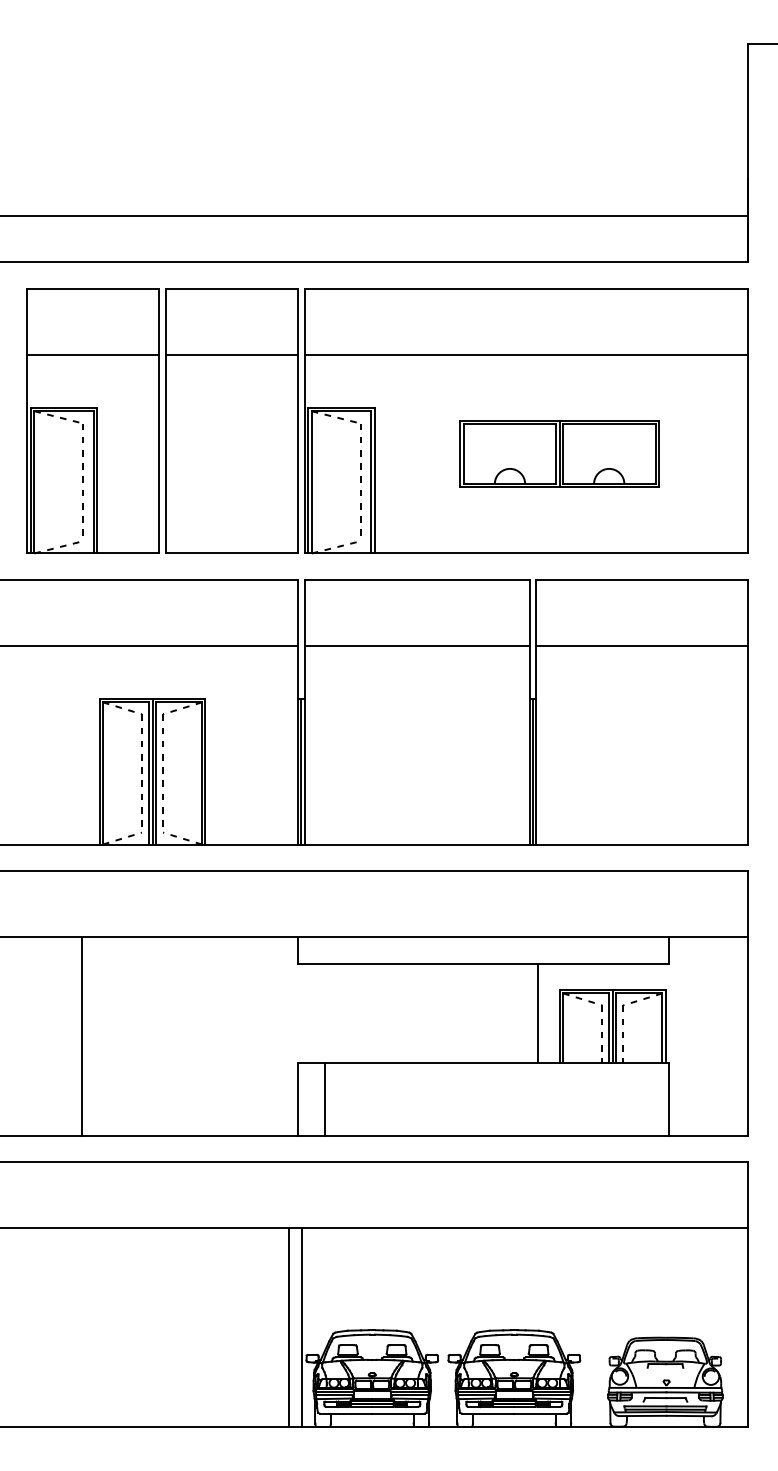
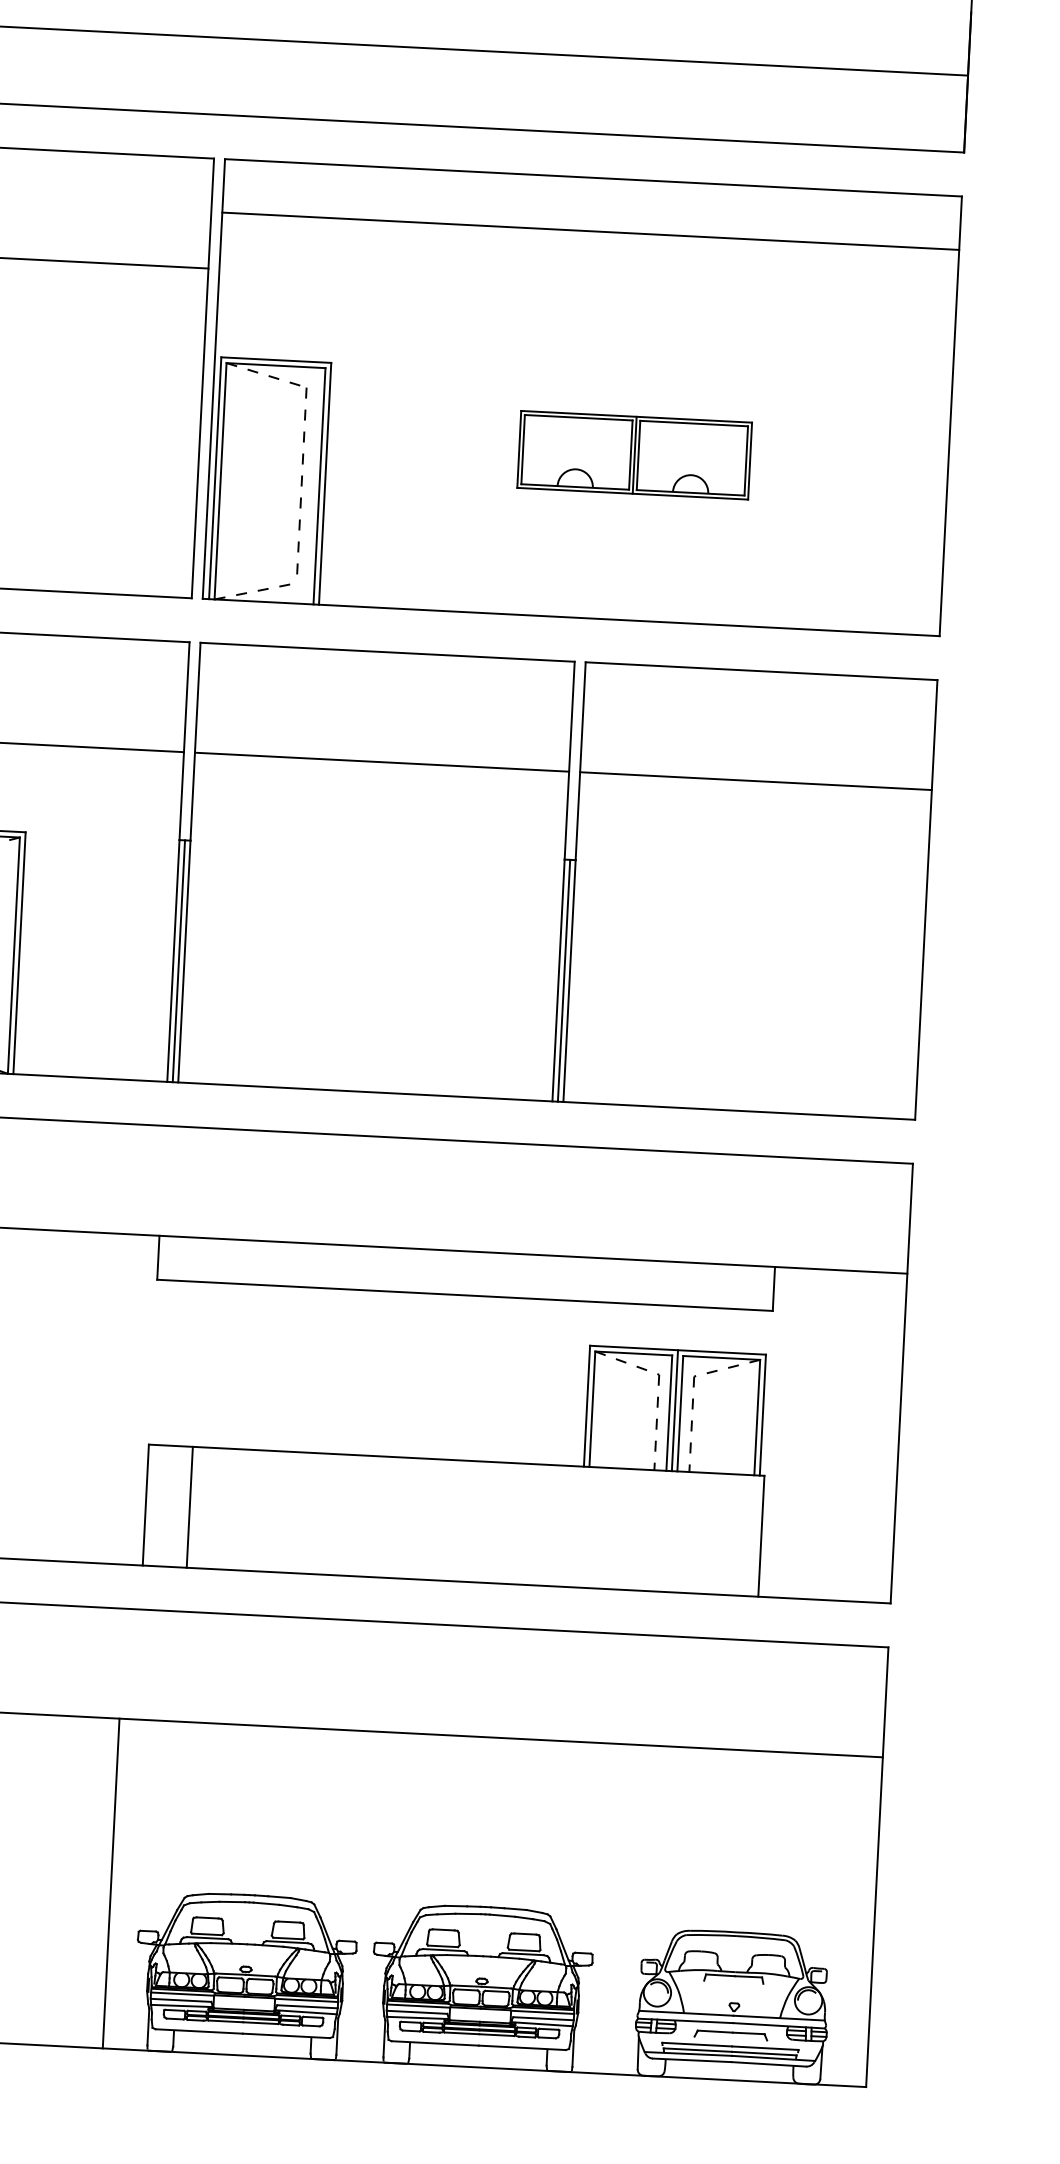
line: (526, 355) -> (590, 232), moved
part: (559, 453) -> (634, 454), size x0.7
line: (538, 1012) -> (552, 1381), removed
line: (301, 1327) -> (132, 1884), removed

